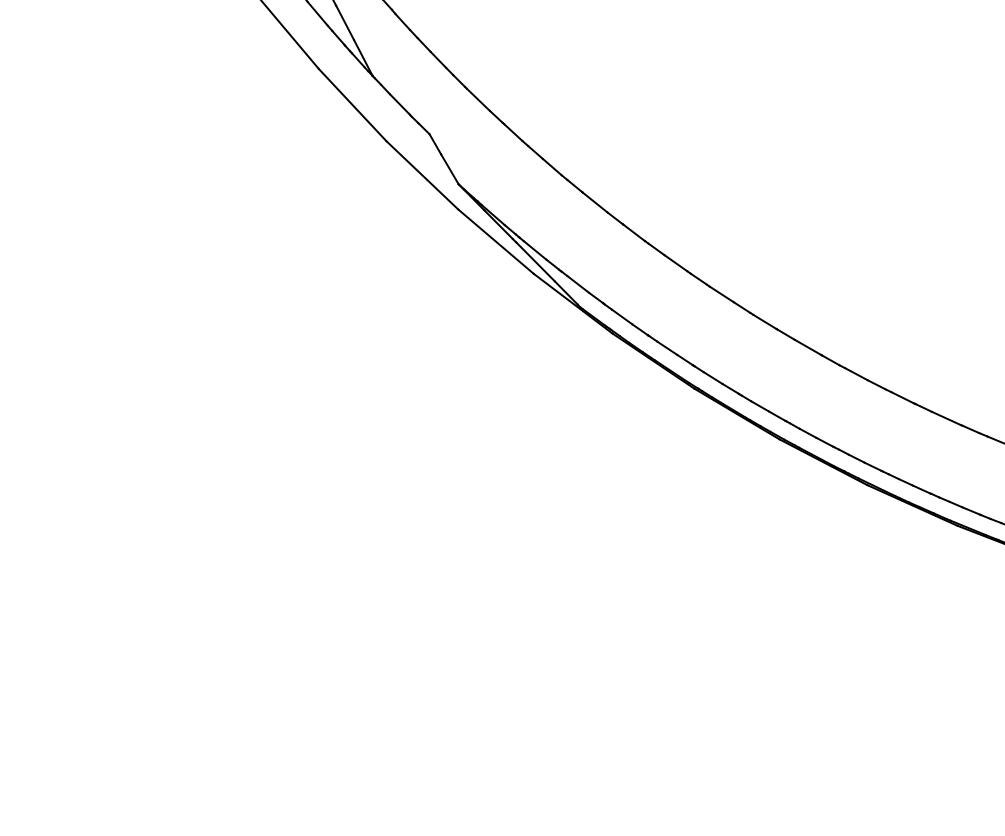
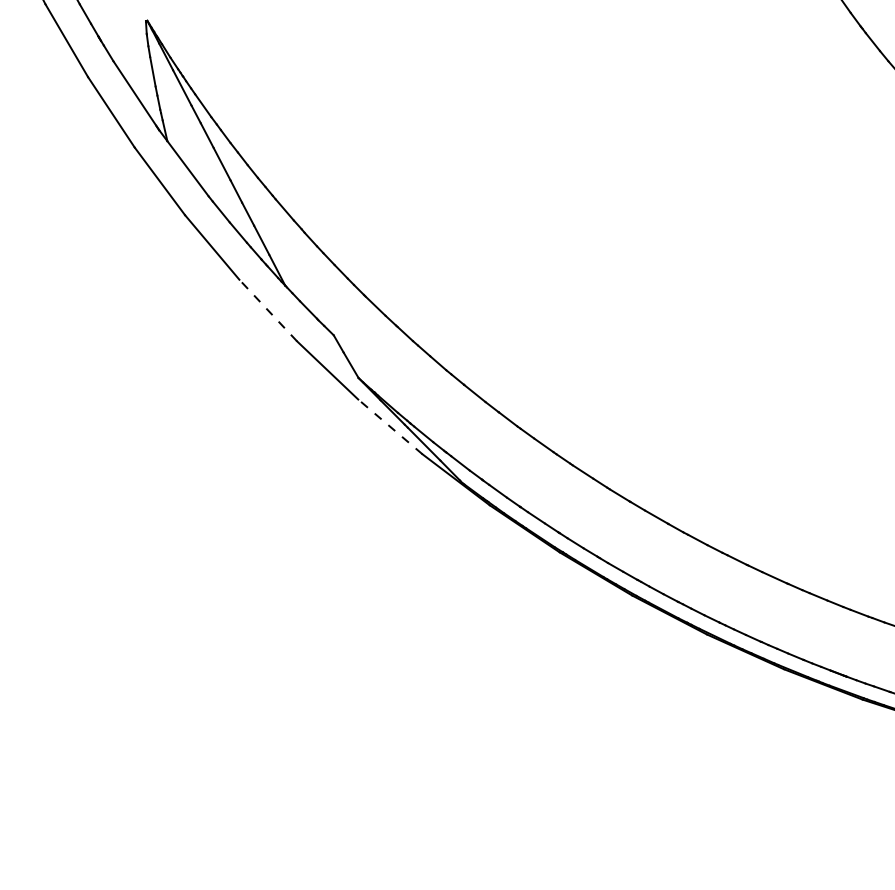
line: (351, 105) -> (267, 310), solid -> dashed
line: (496, 241) -> (390, 426), solid -> dashed

